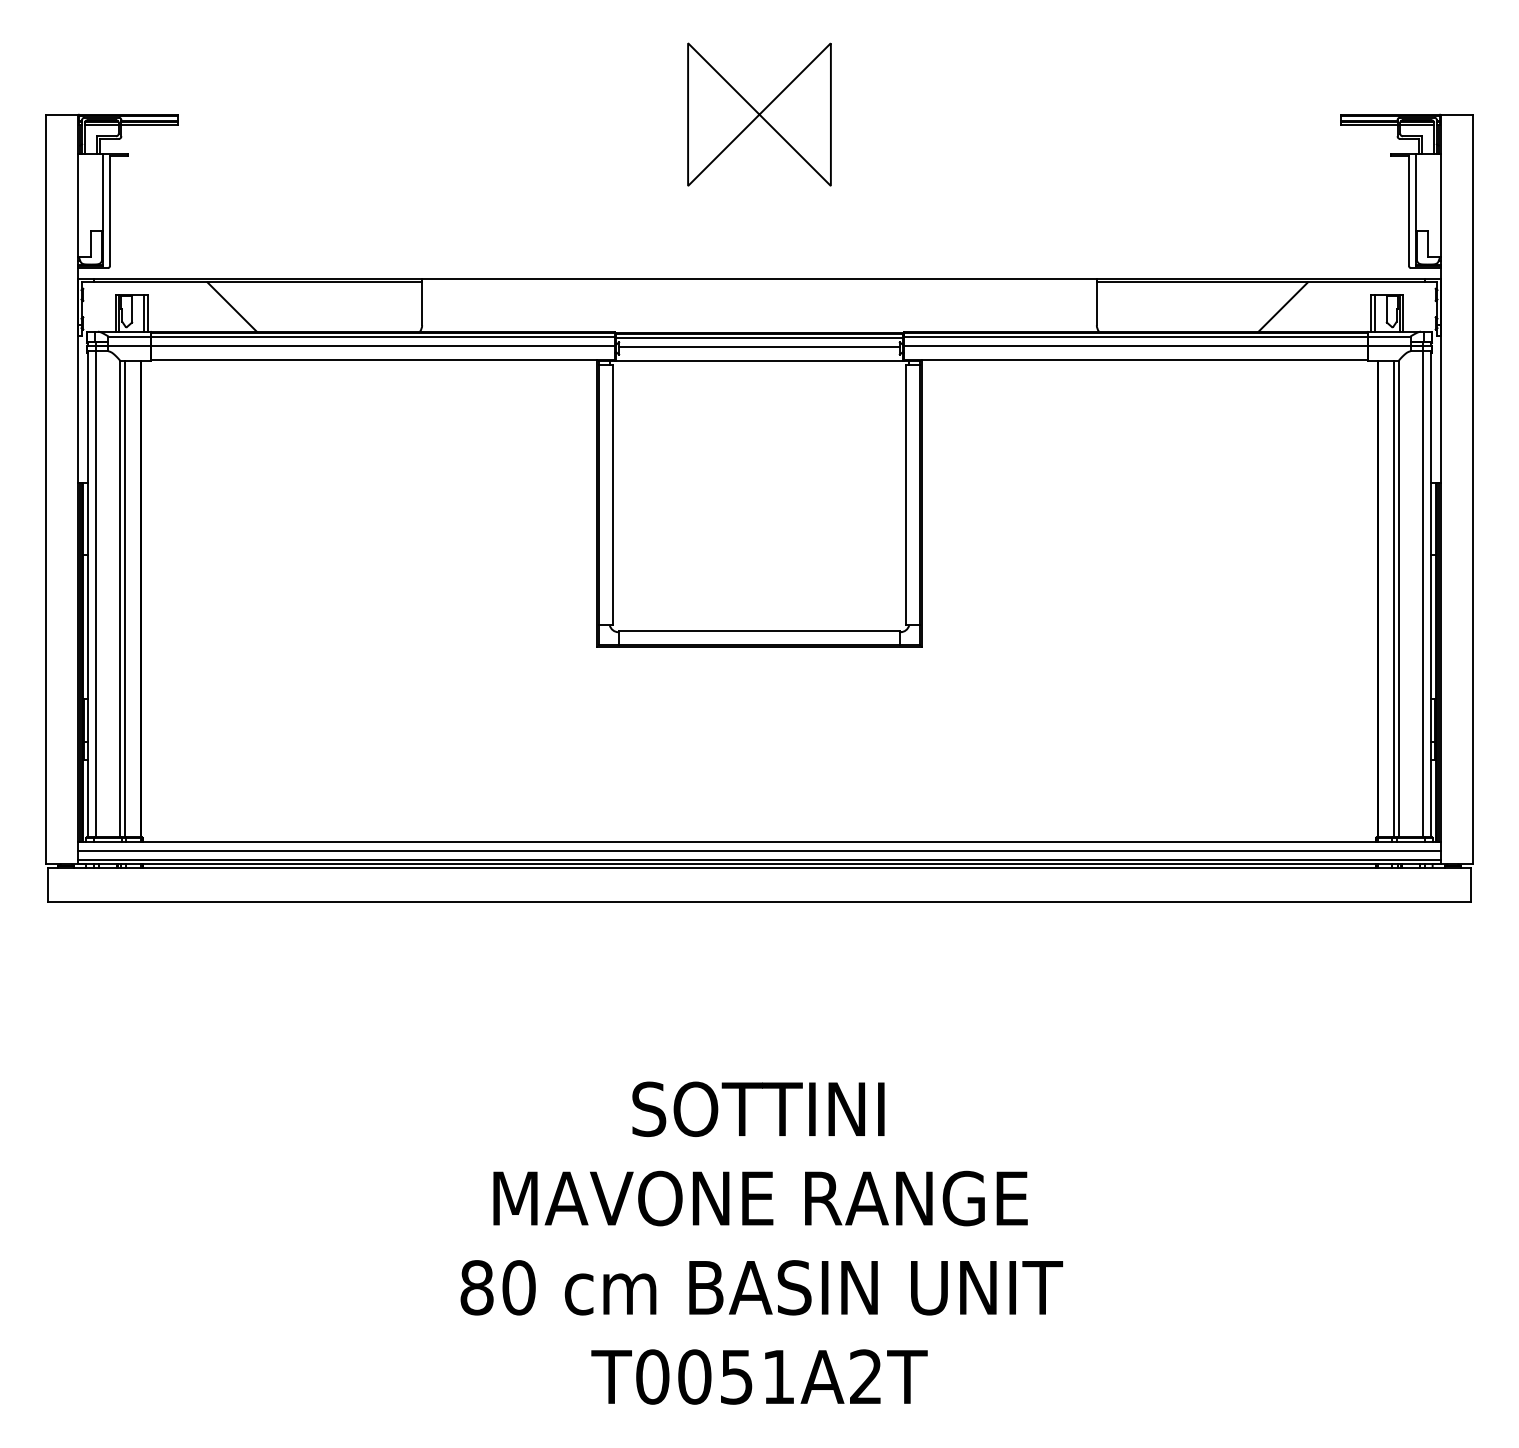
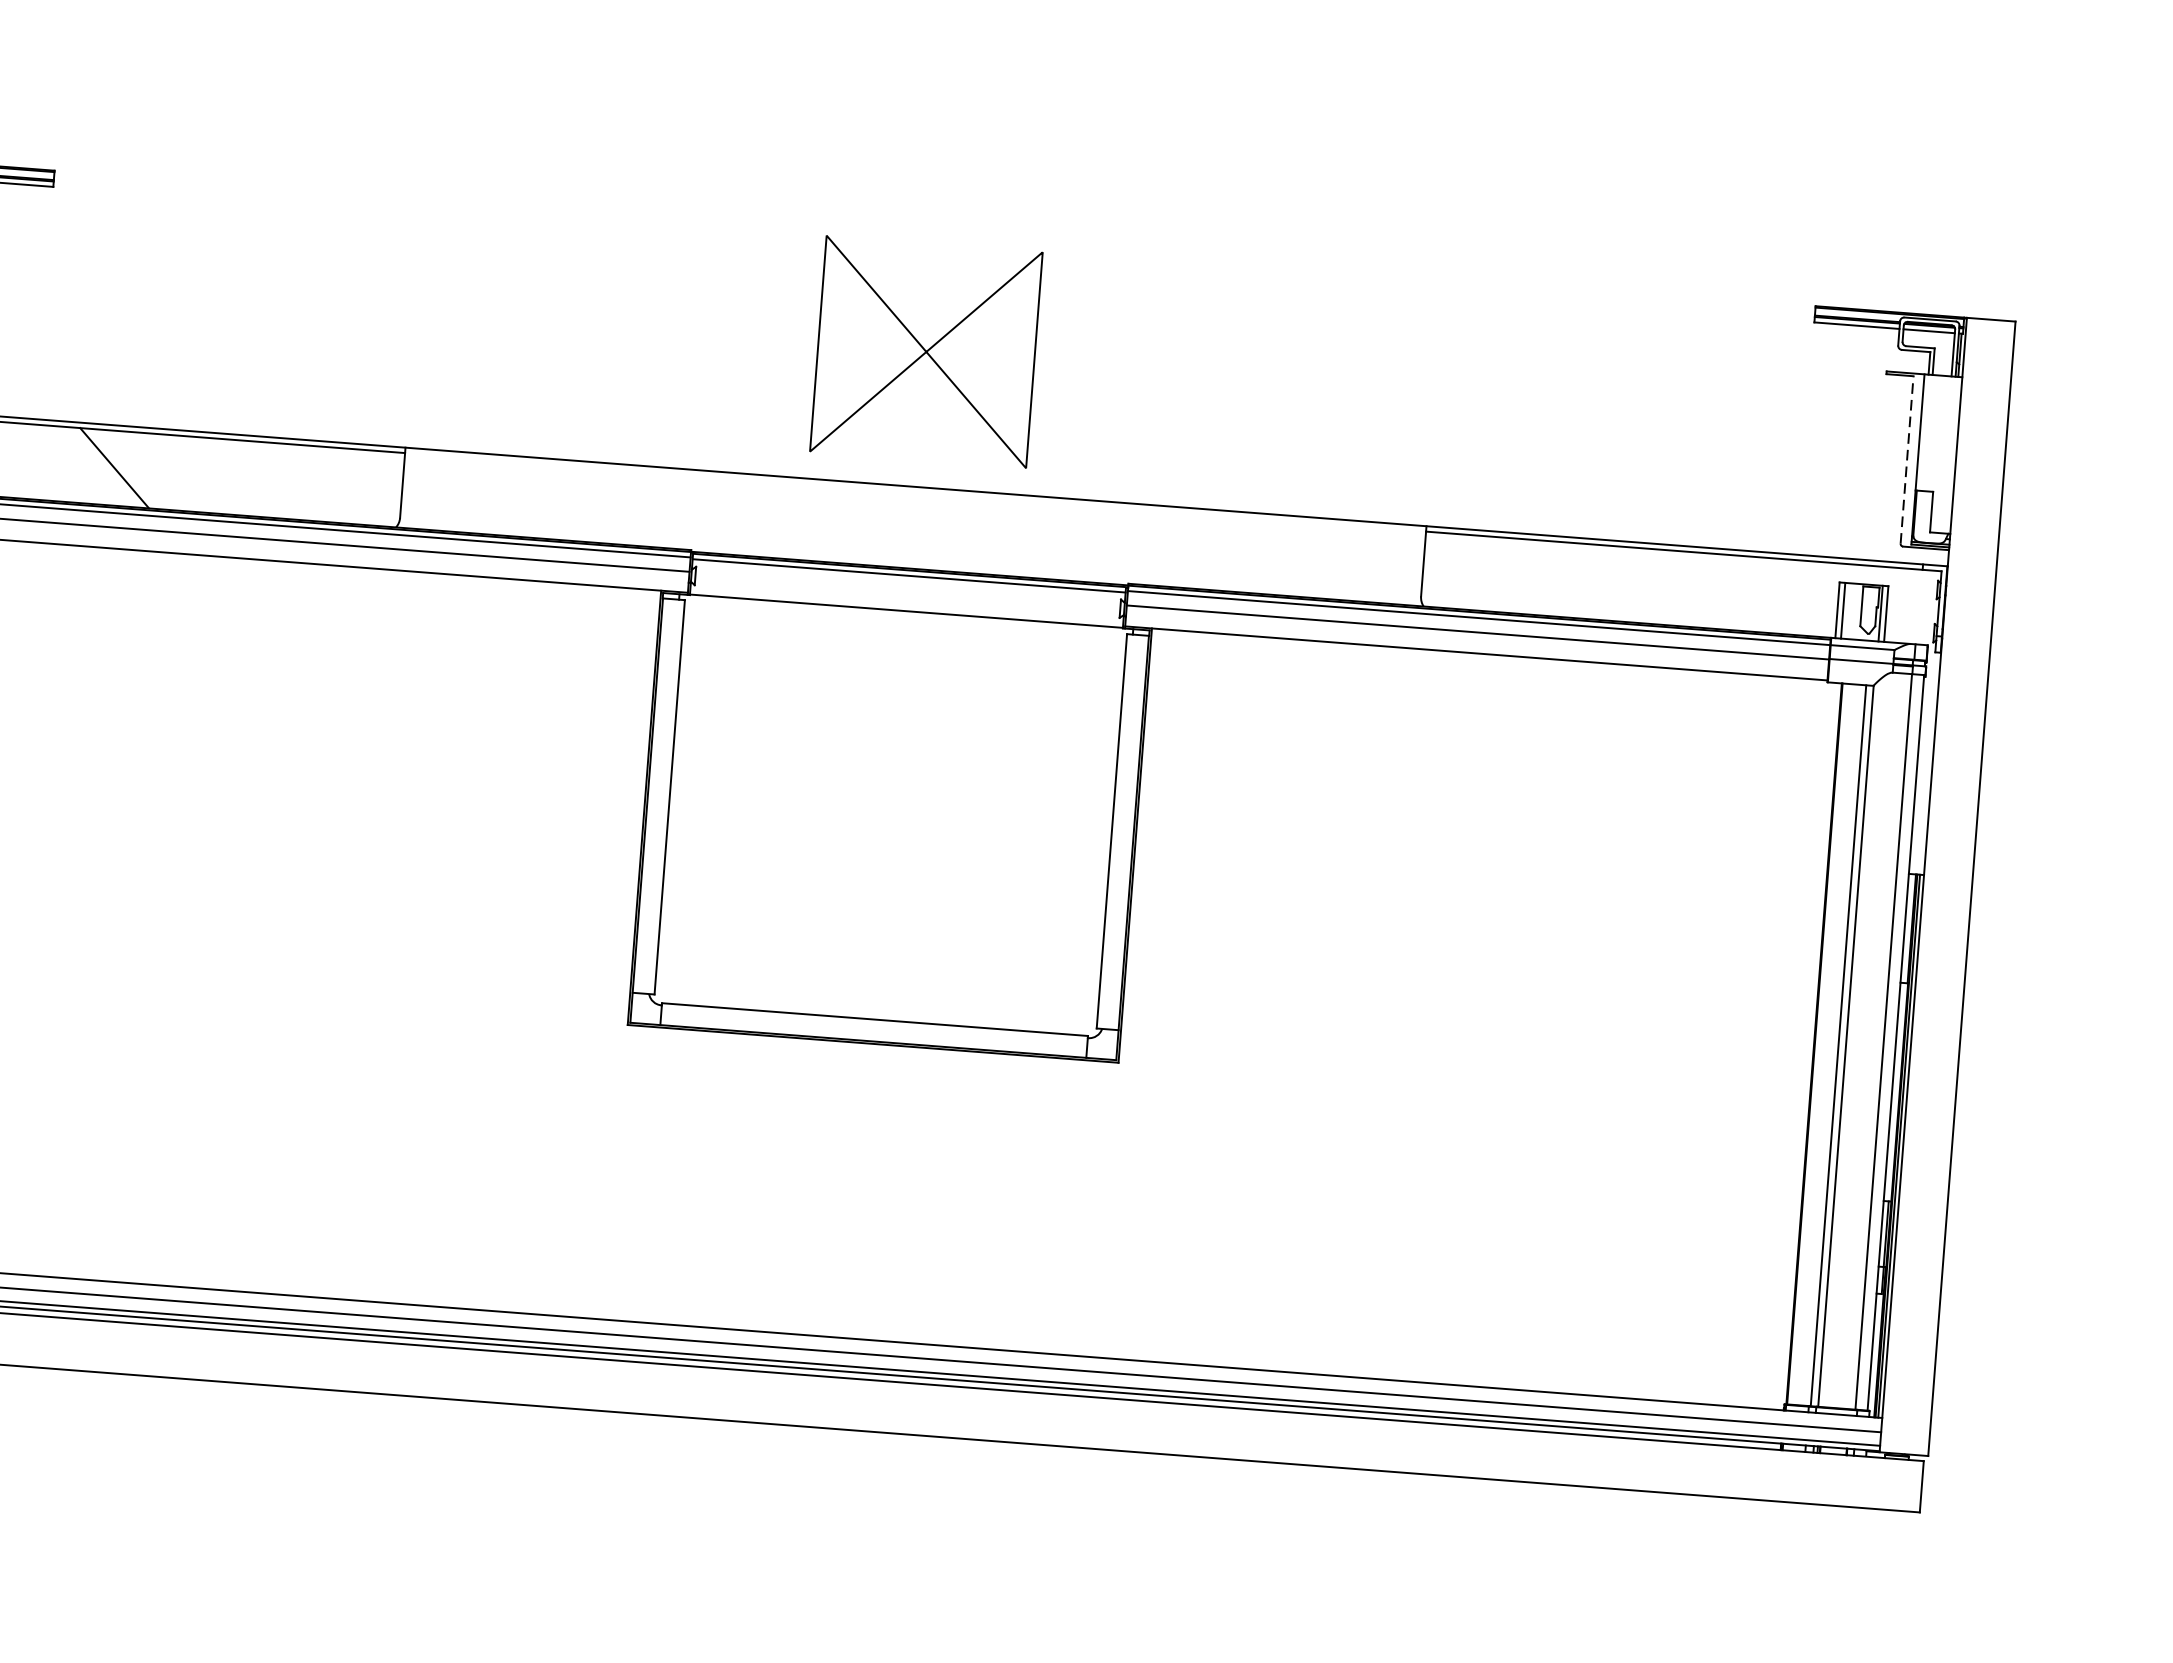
part: (759, 114) -> (926, 351), moved
line: (1409, 210) -> (1907, 459), solid -> dashed
line: (1282, 306) -> (1704, 589), removed
line: (759, 347) -> (908, 590), removed

